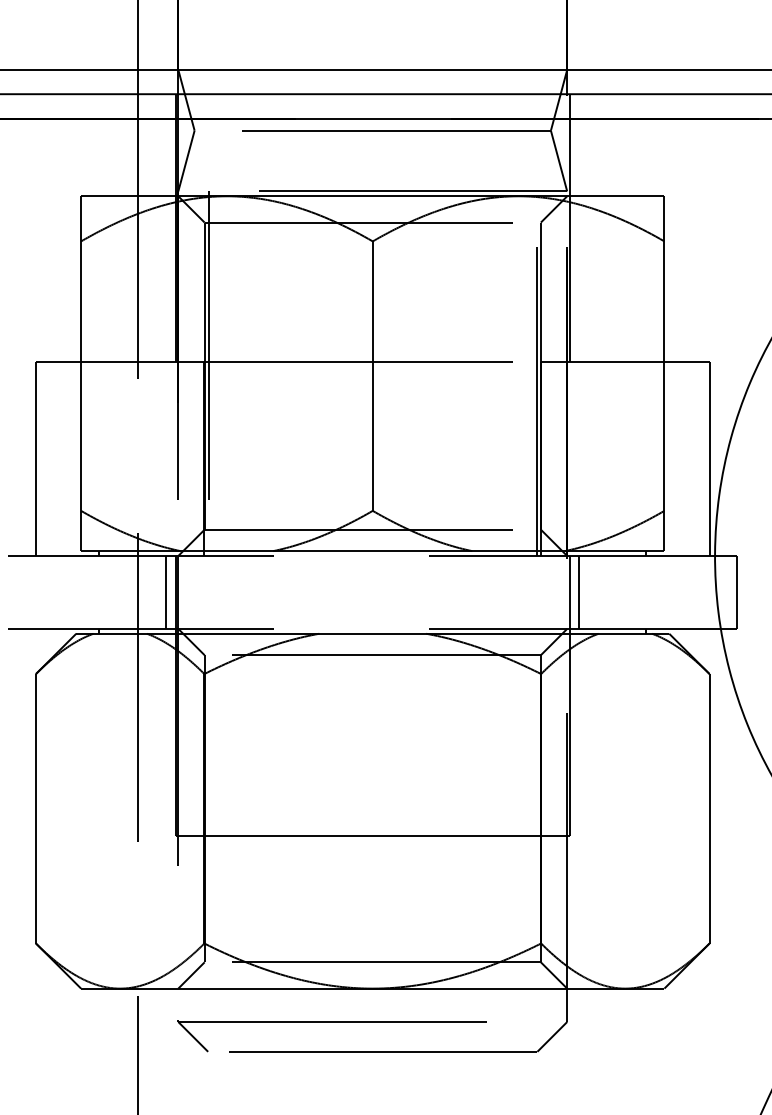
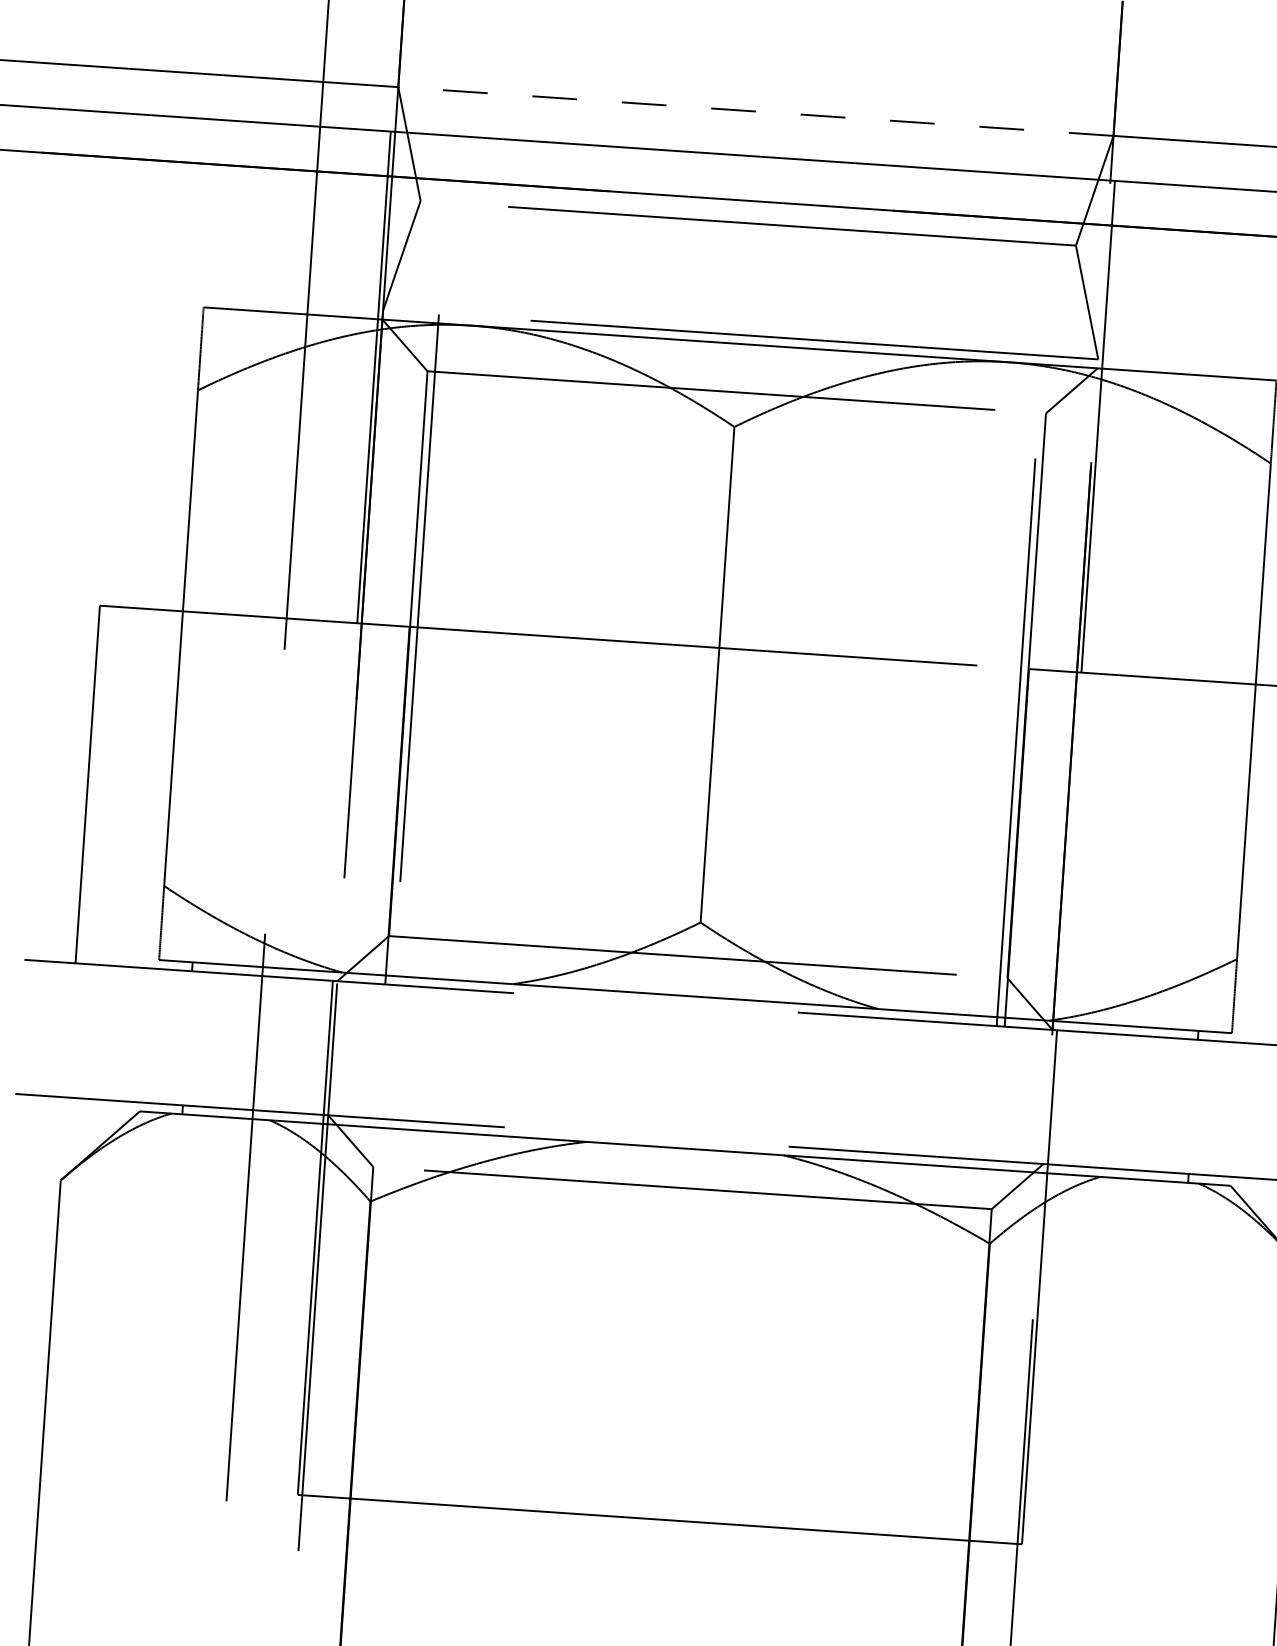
line: (372, 69) -> (755, 110), solid -> dashed
line: (166, 592) -> (311, 1046), removed
line: (579, 592) -> (1070, 1098), removed

